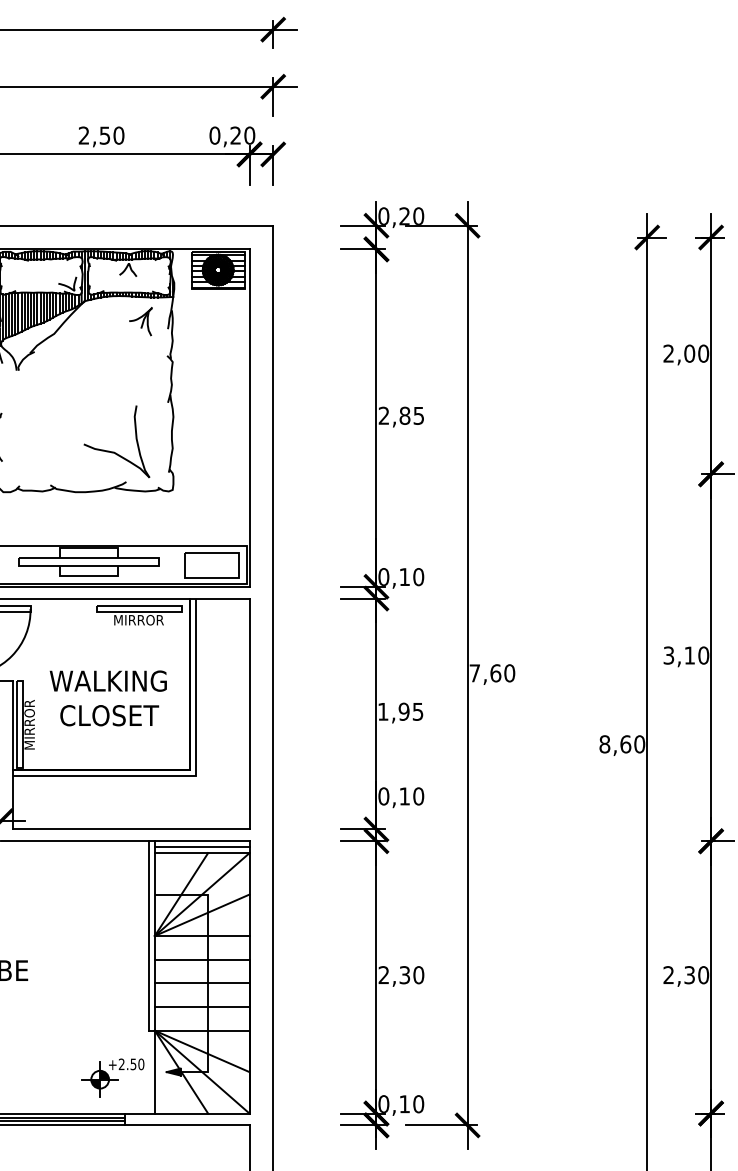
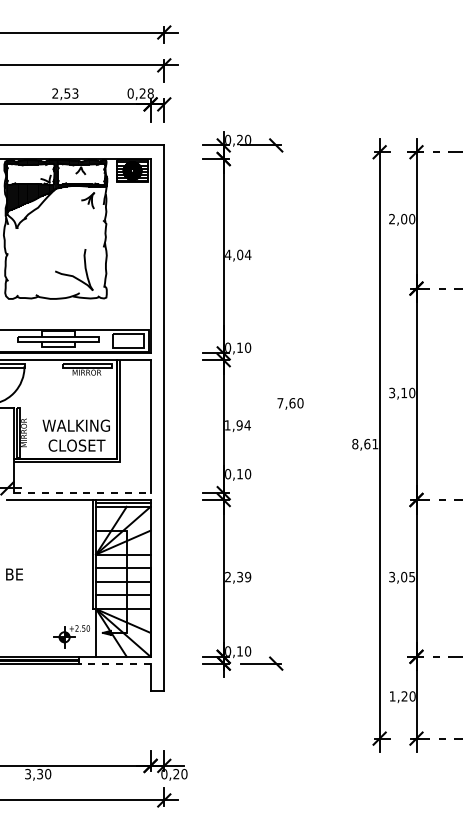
text: (119, 135) -> (75, 93), 2,50 -> 2,53
text: (249, 135) -> (150, 93), 0,20 -> 0,28
text: (402, 415) -> (238, 254), 2,85 -> 4,04
line: (468, 675) -> (276, 404), removed
text: (106, 698) -> (75, 435), moved
text: (417, 711) -> (247, 425), 1,95 -> 1,94
text: (639, 743) -> (375, 443), 8,60 -> 8,61
line: (131, 830) -> (82, 493), solid -> dashed
text: (686, 974) -> (402, 576), 2,30 -> 3,05
text: (417, 975) -> (247, 577), 2,30 -> 2,39
line: (186, 1125) -> (114, 663), solid -> dashed

